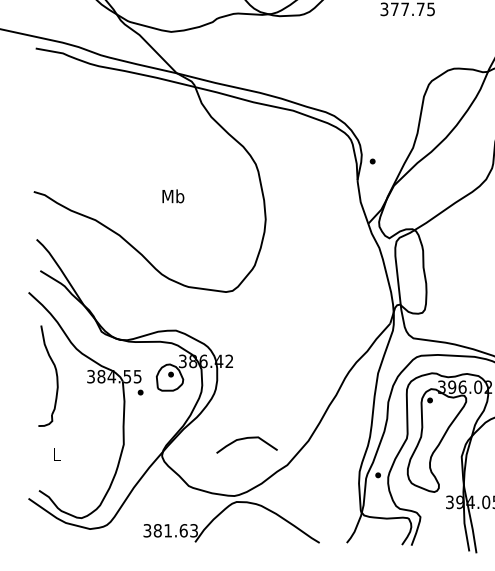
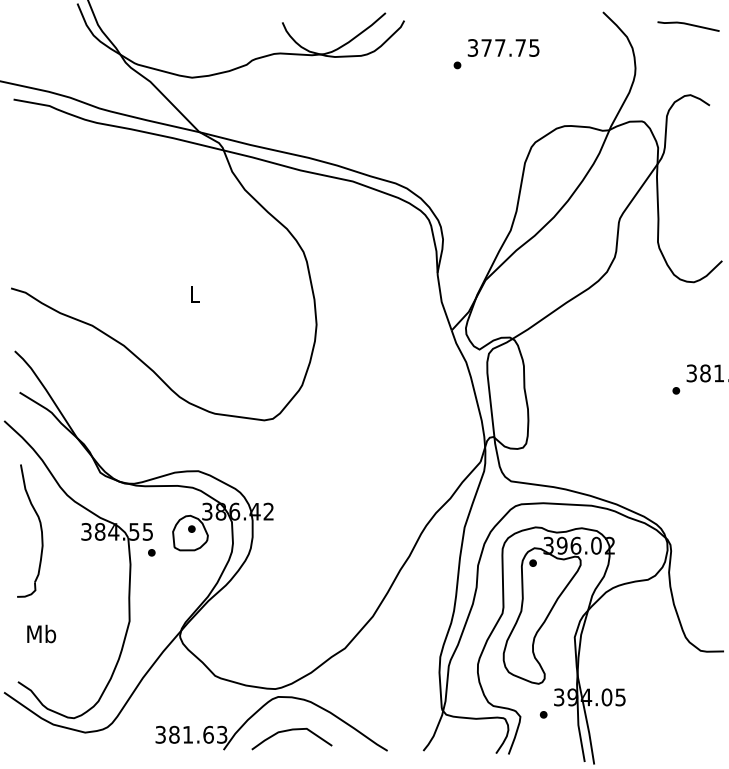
part: (372, 161) -> (457, 65), moved
text: (173, 196) -> (194, 294), Mb -> L
curve: (244, 439) -> (288, 731), moved
text: (56, 453) -> (41, 633), L -> Mb
part: (378, 475) -> (543, 714), moved

